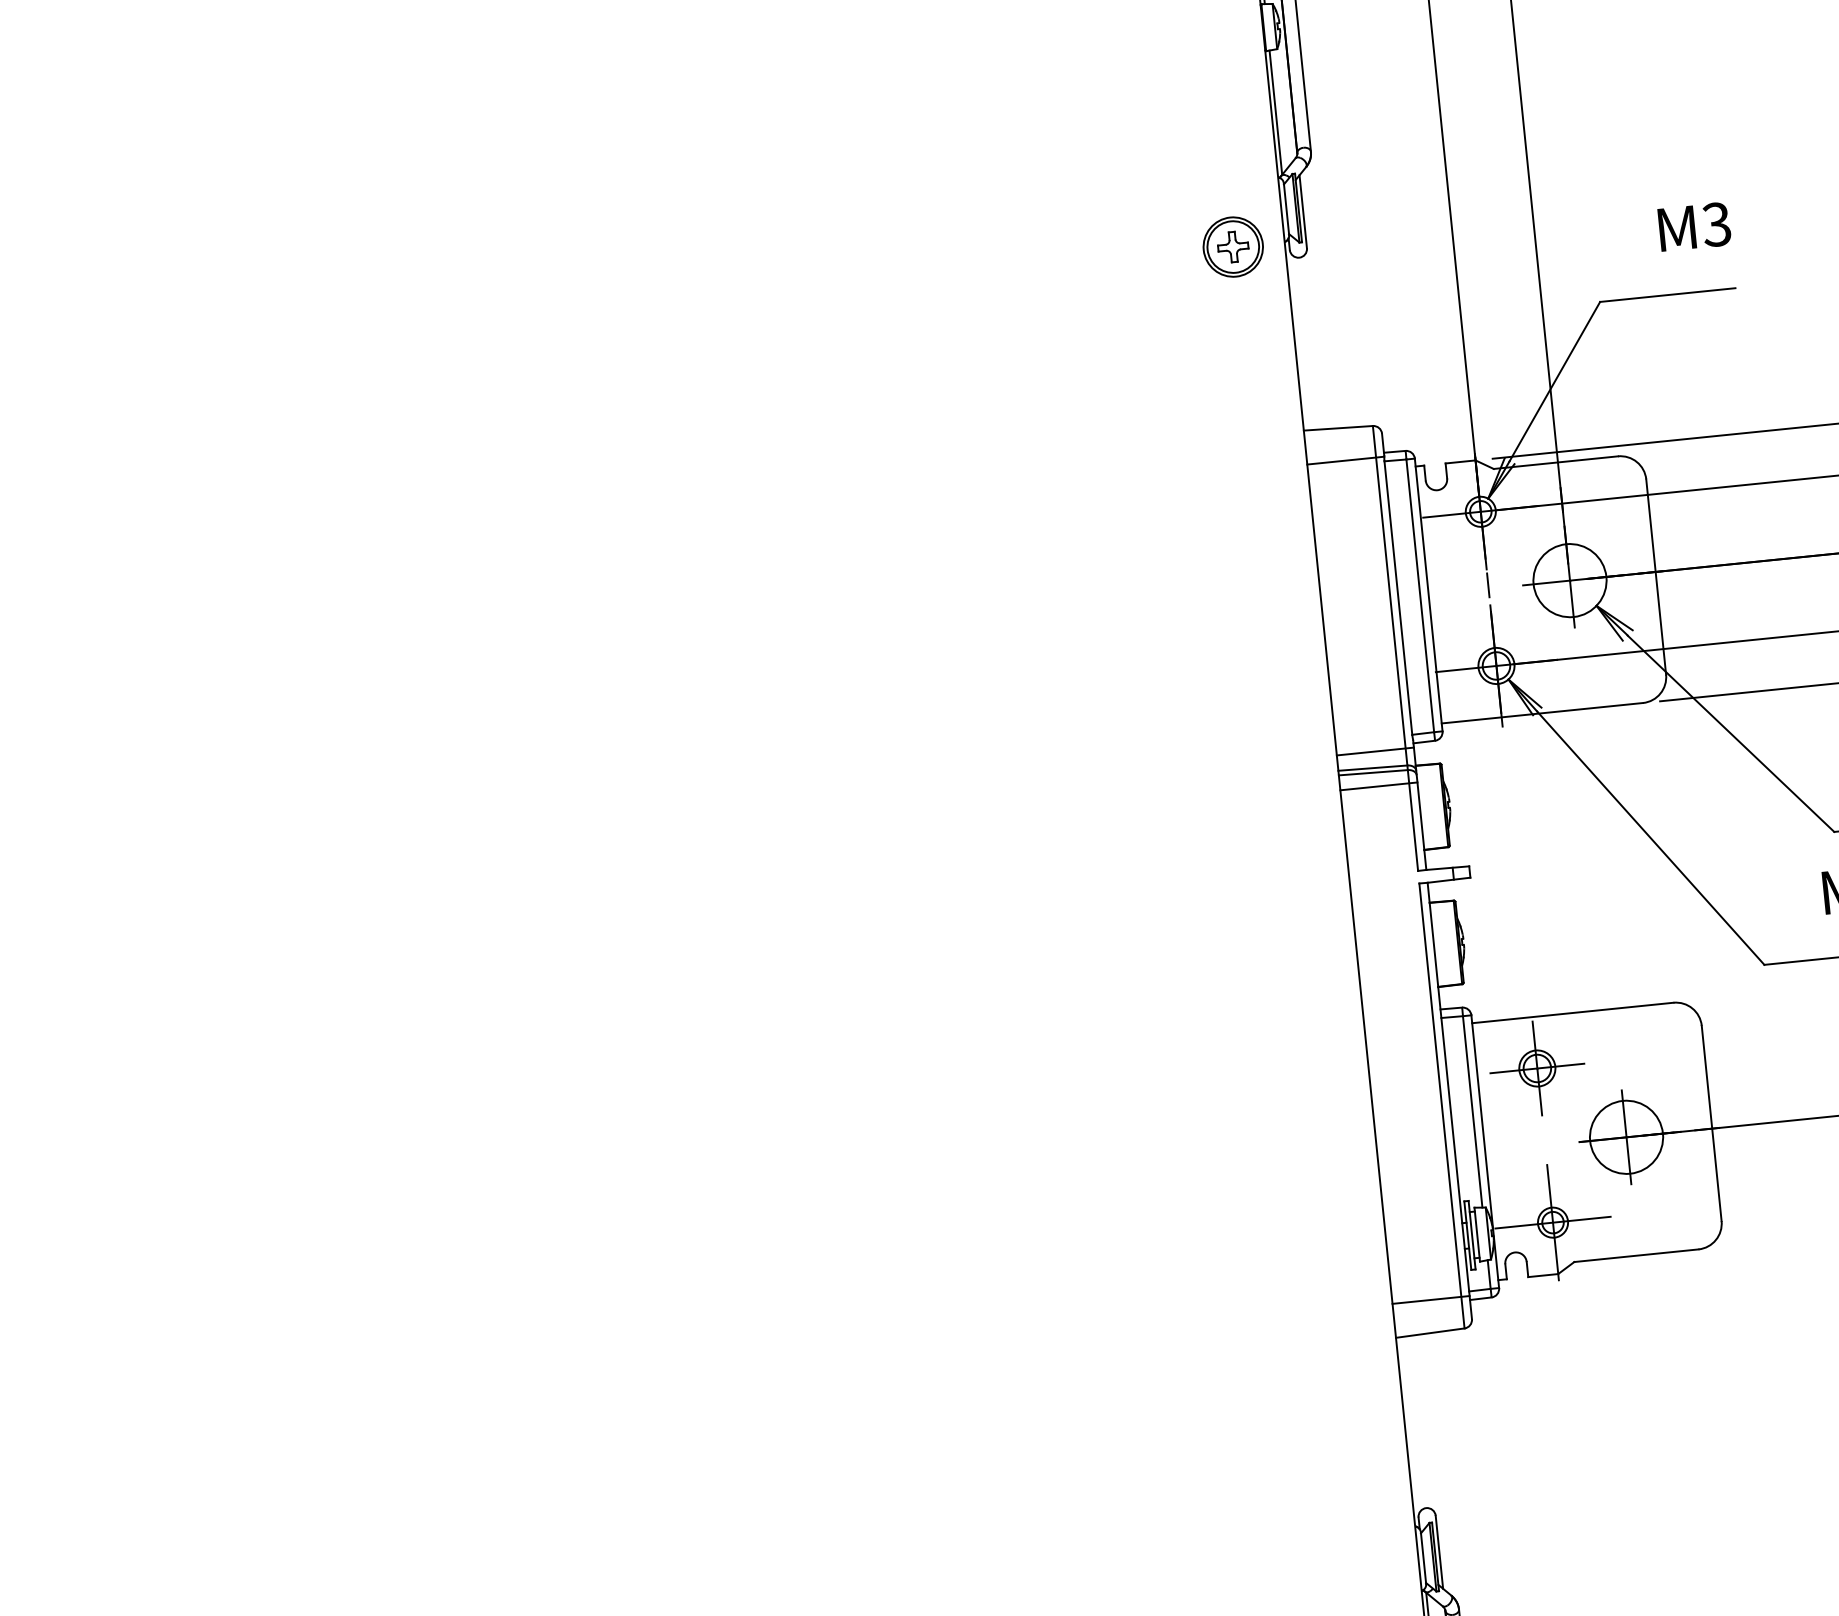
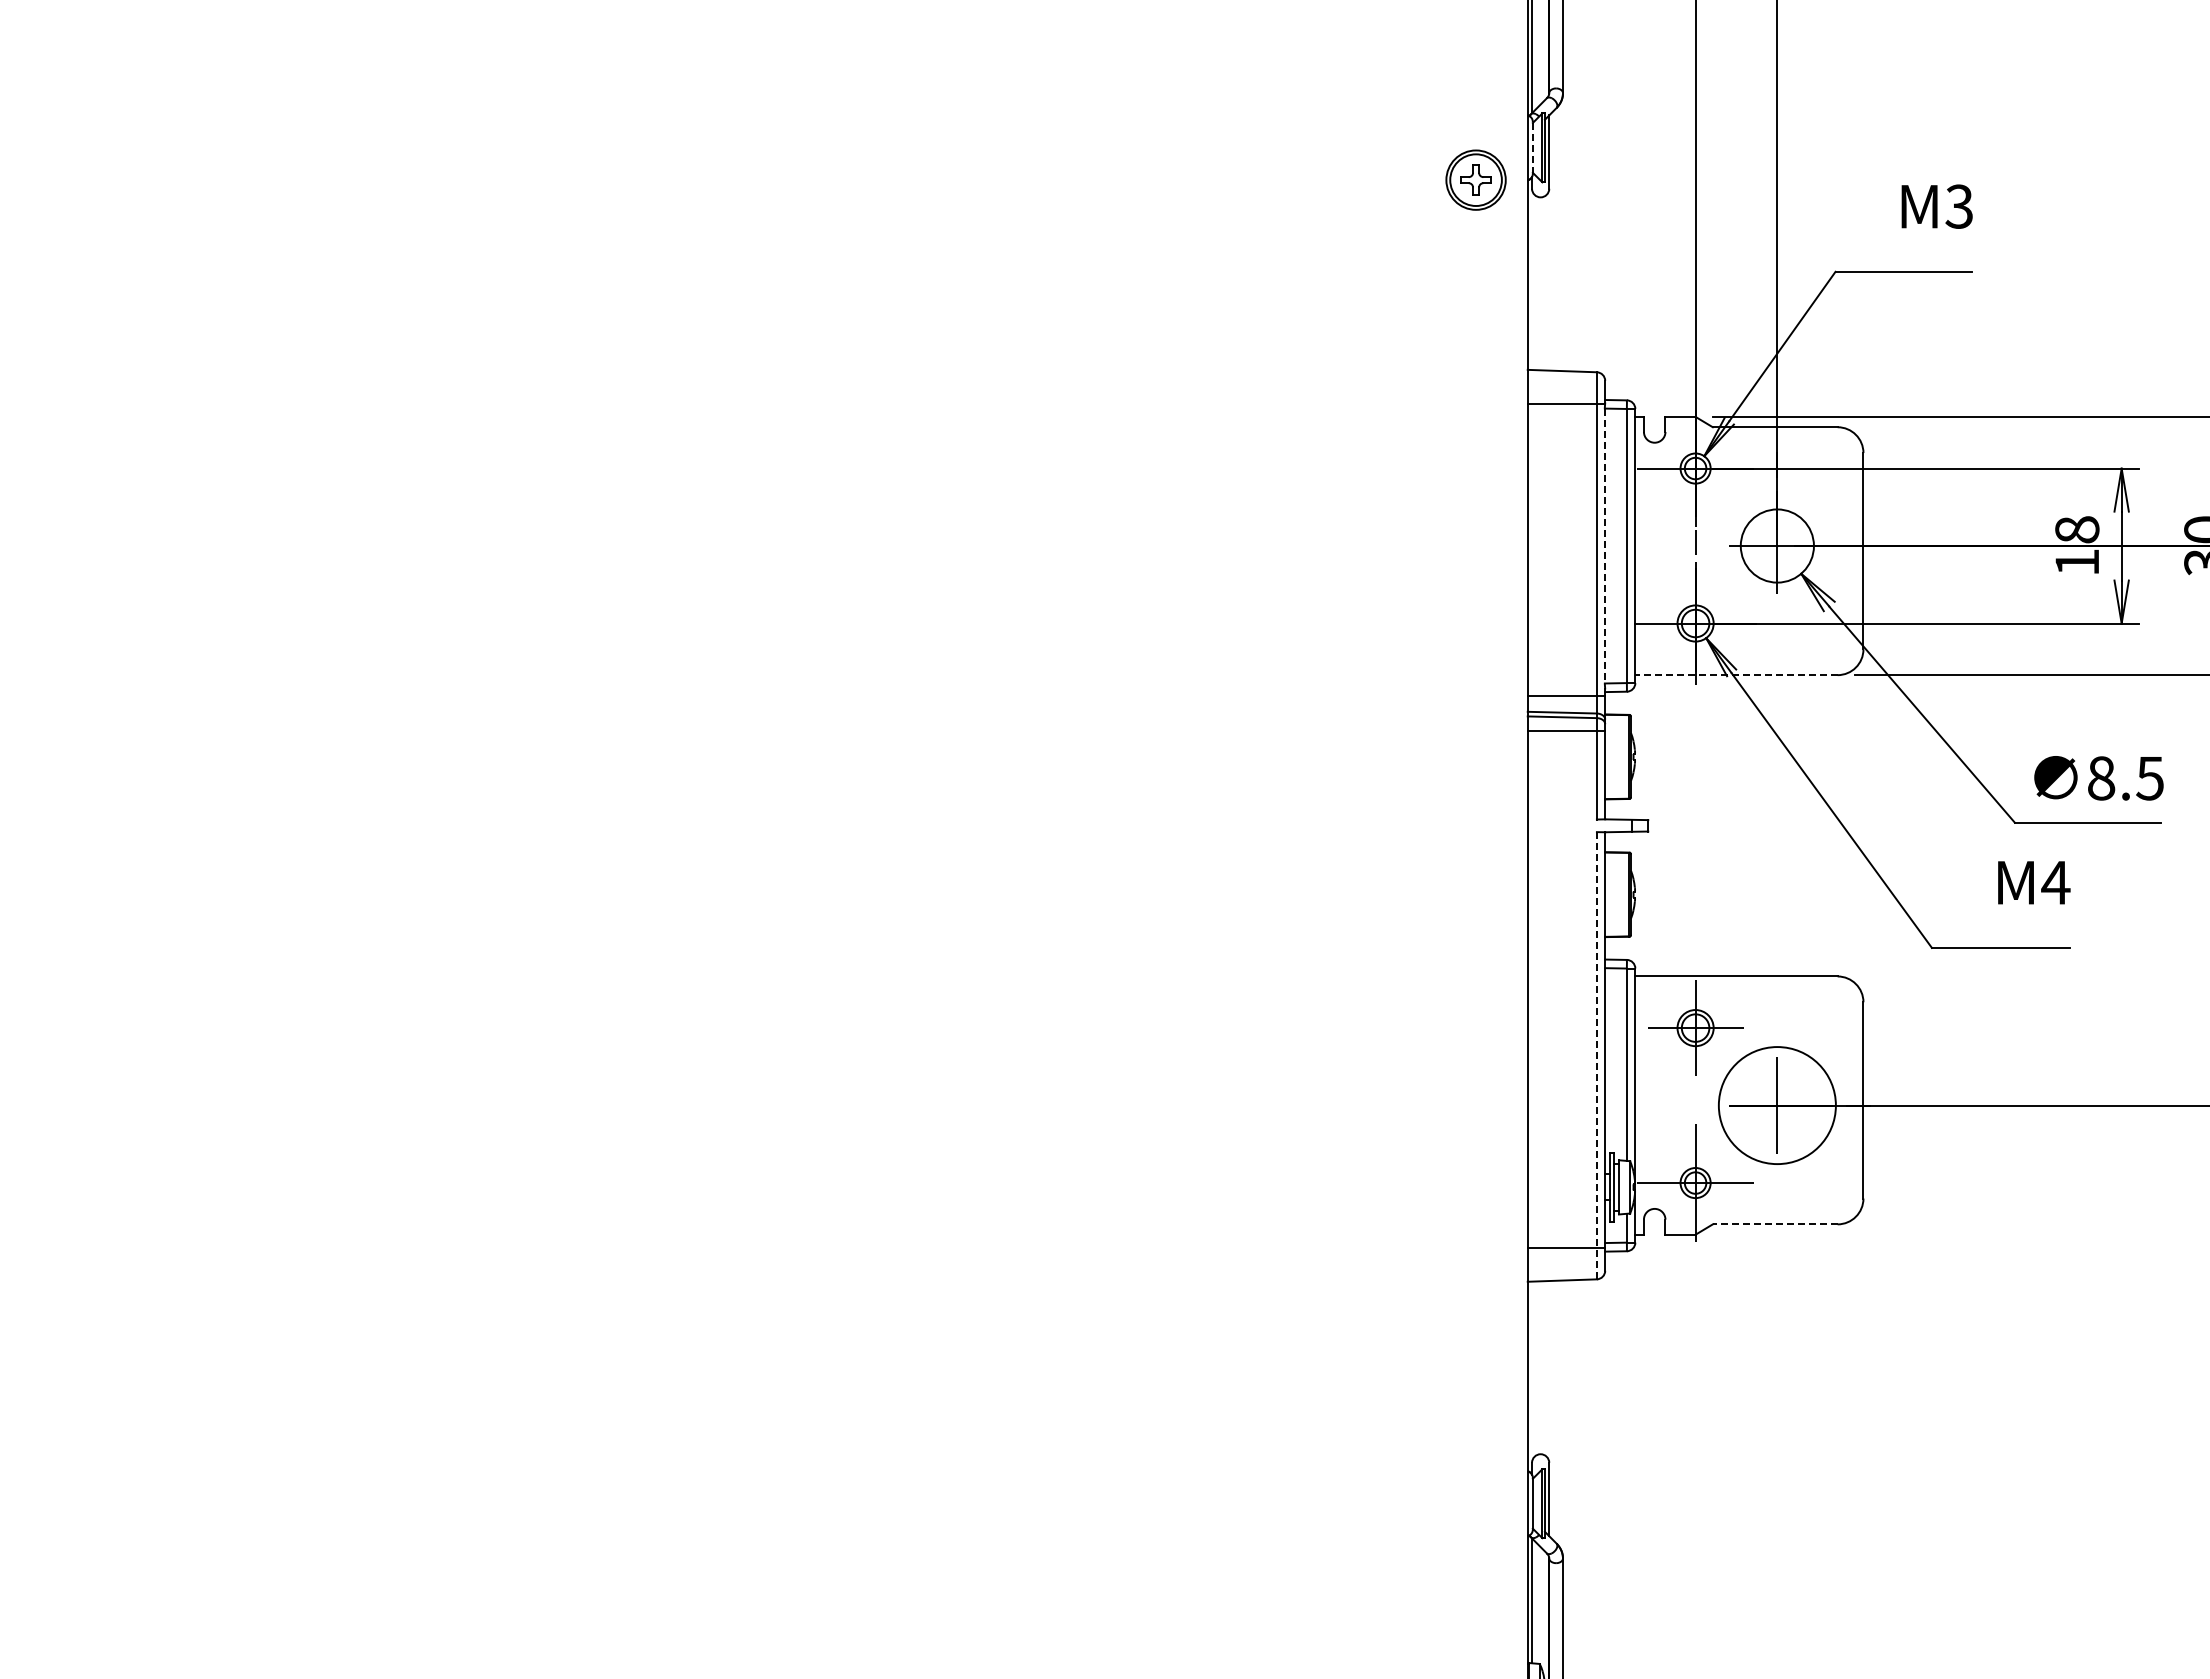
line: (1286, 208) -> (1532, 147), solid -> dashed
line: (1398, 598) -> (1604, 546), solid -> dashed
line: (1541, 713) -> (1735, 675), solid -> dashed
line: (1441, 1105) -> (1596, 1055), solid -> dashed
circle: (1625, 1137) -> (1776, 1105), size x1.6
line: (1635, 1255) -> (1774, 1224), solid -> dashed

